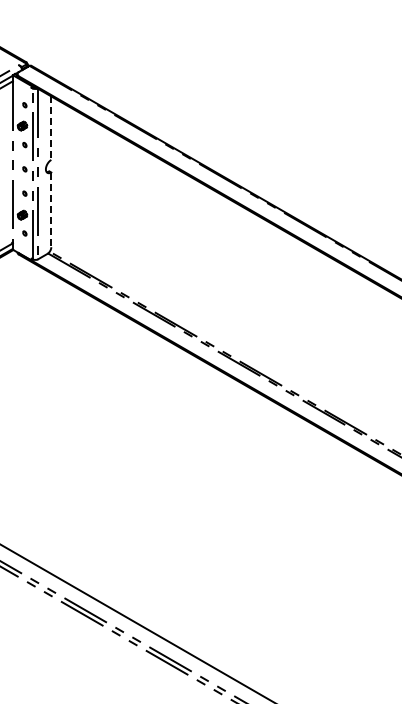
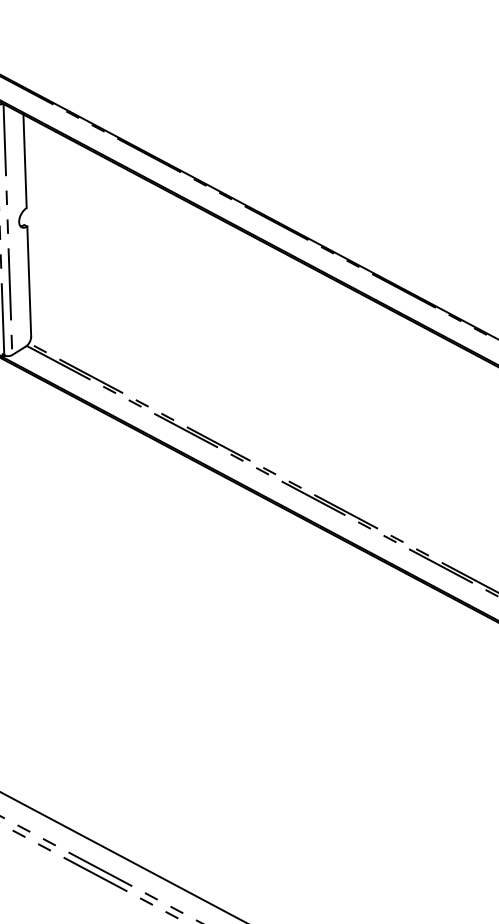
line: (51, 128) -> (25, 161), dashed -> solid
line: (51, 210) -> (29, 282), dashed -> solid

